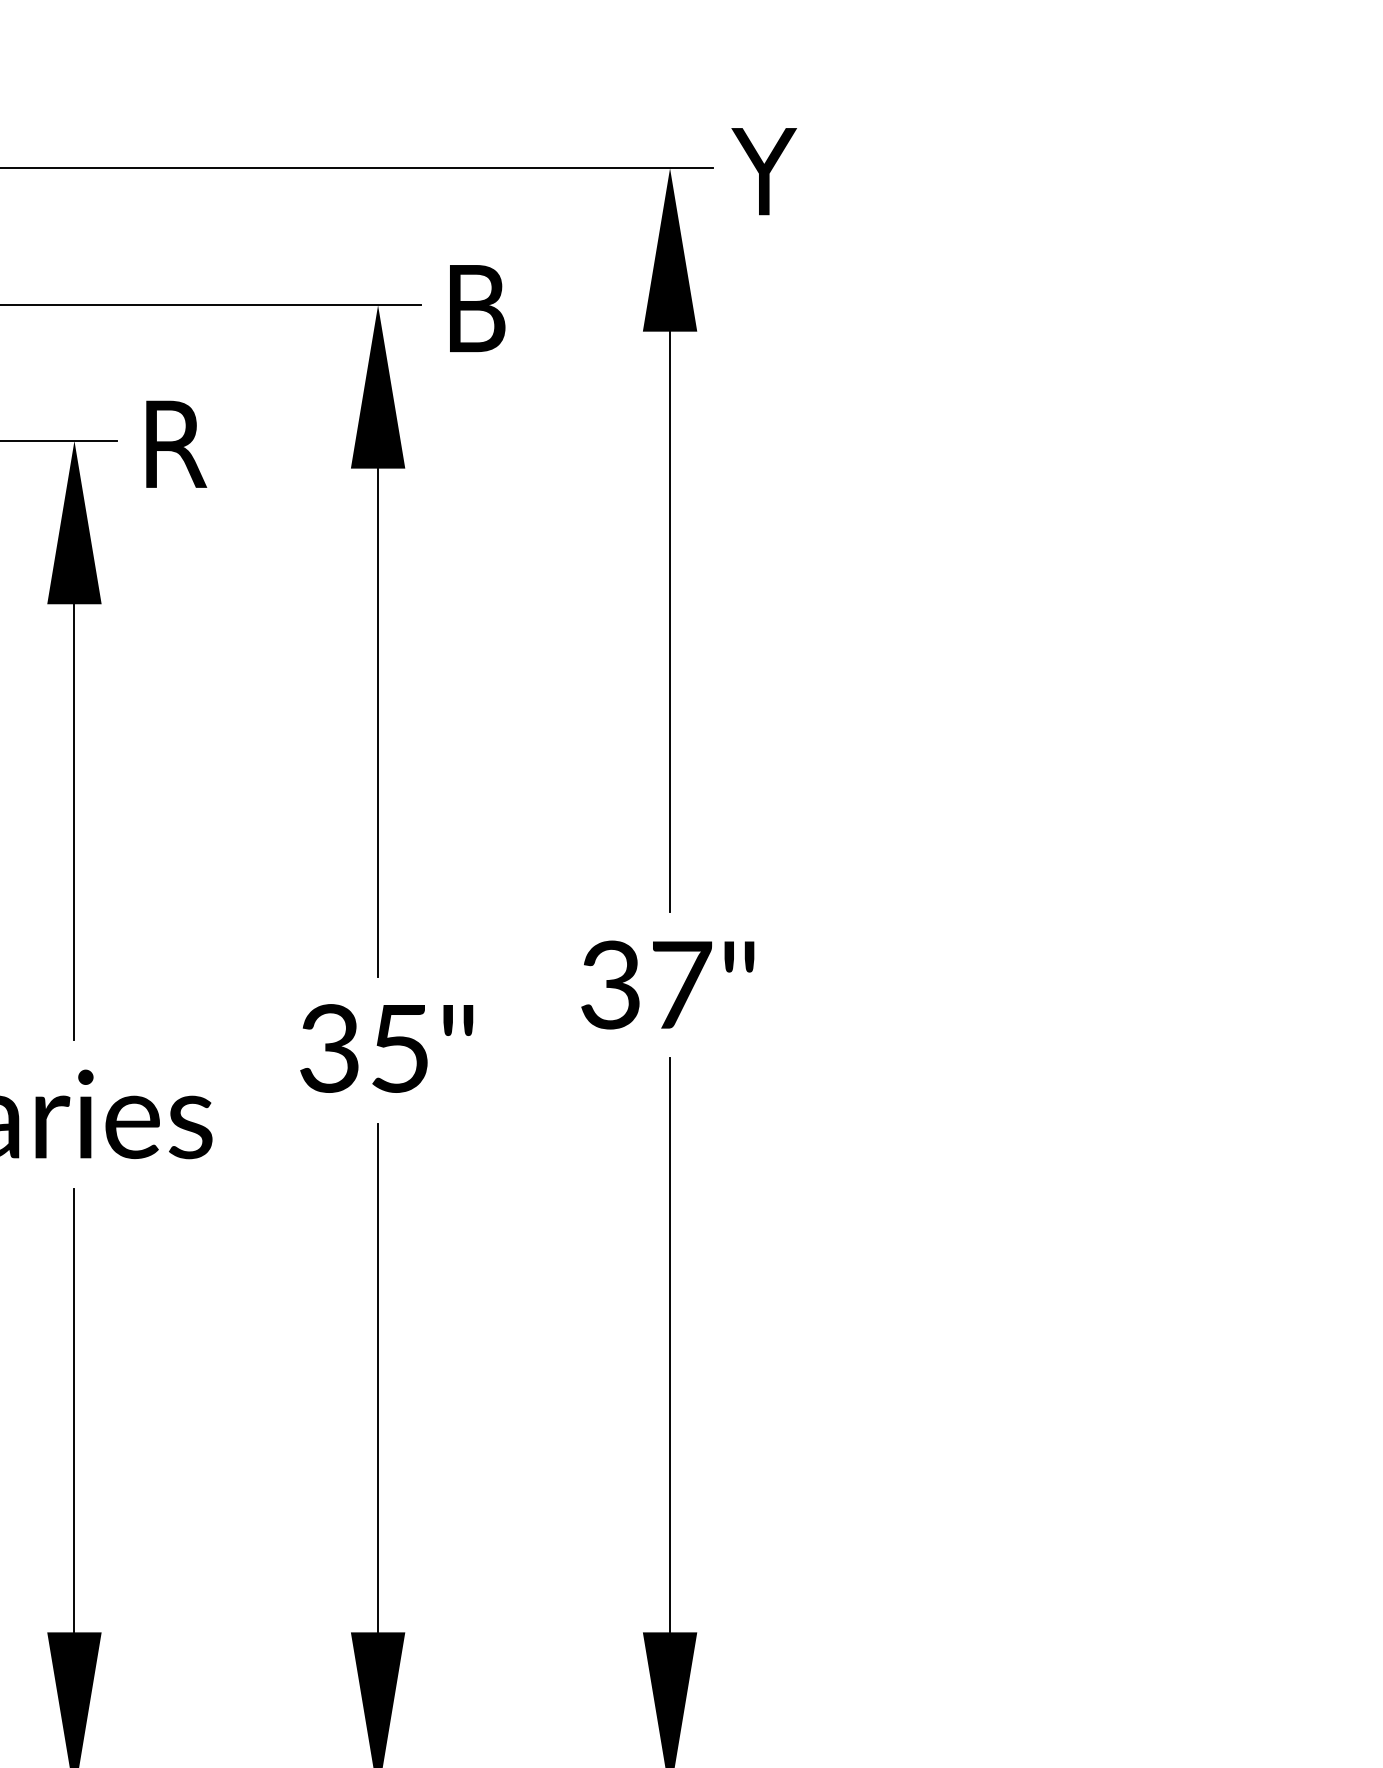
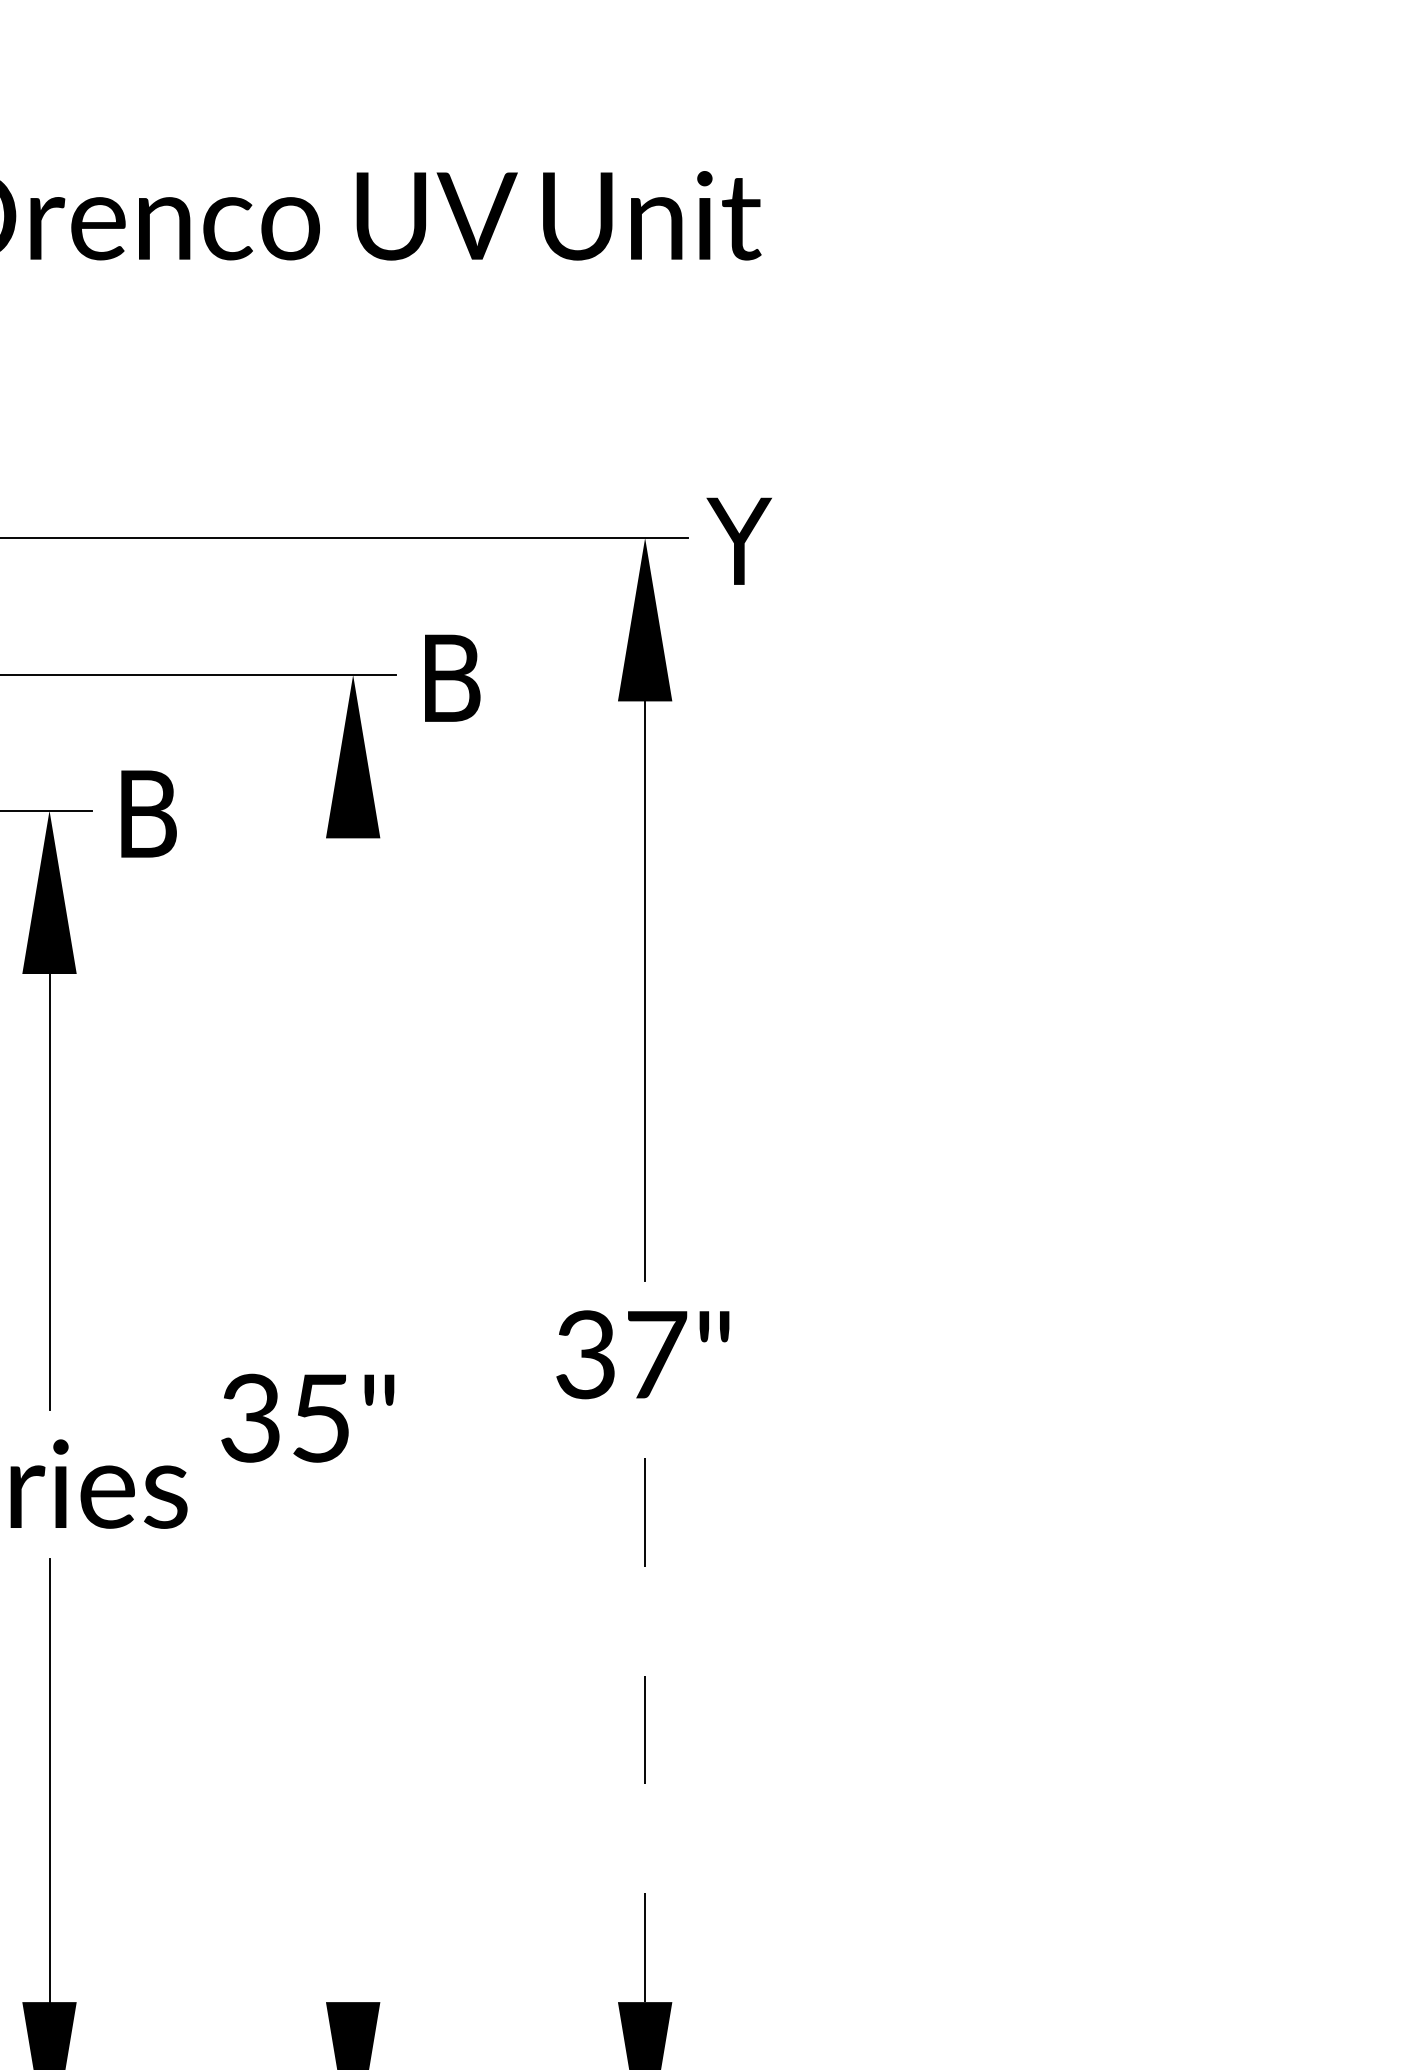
text: (182, 443) -> (157, 813), R -> B
line: (378, 722) -> (353, 1092), removed
text: (386, 1047) -> (307, 1417), moved
line: (670, 1345) -> (645, 1715), solid -> dashed
line: (378, 1377) -> (353, 1747), removed

